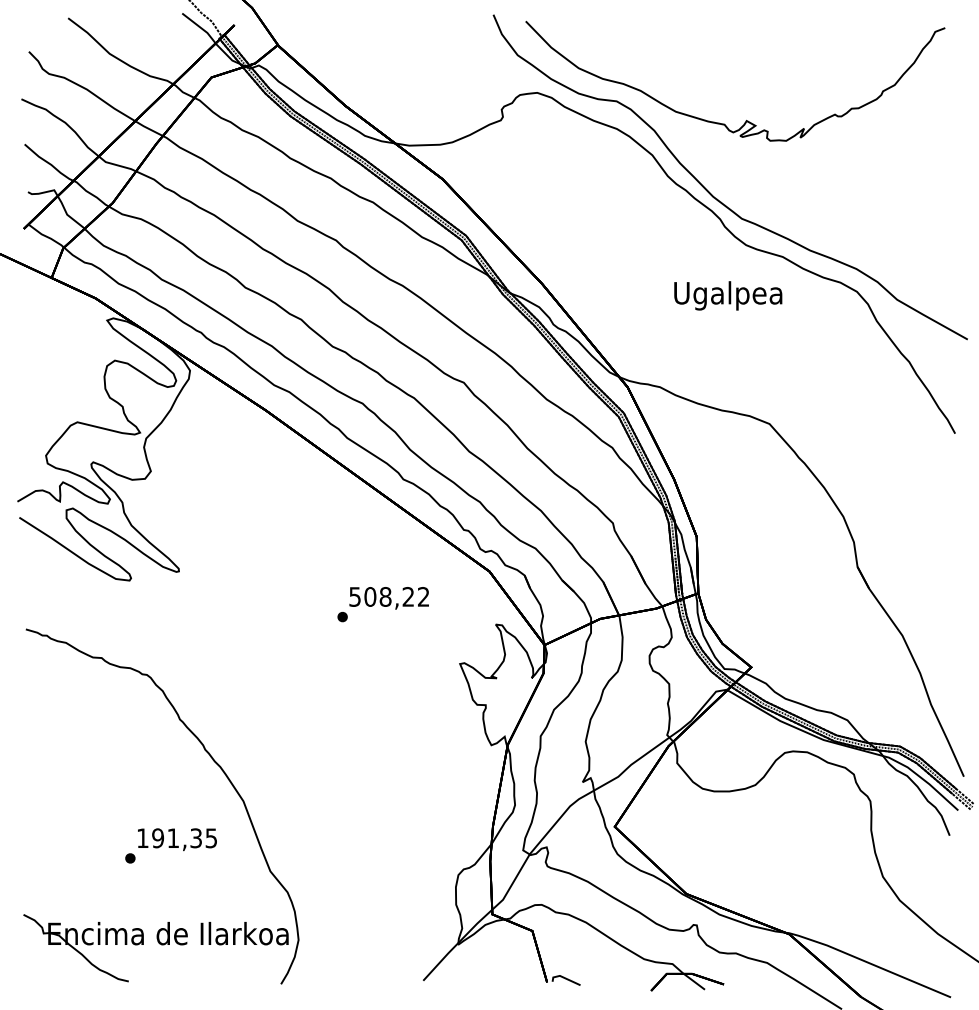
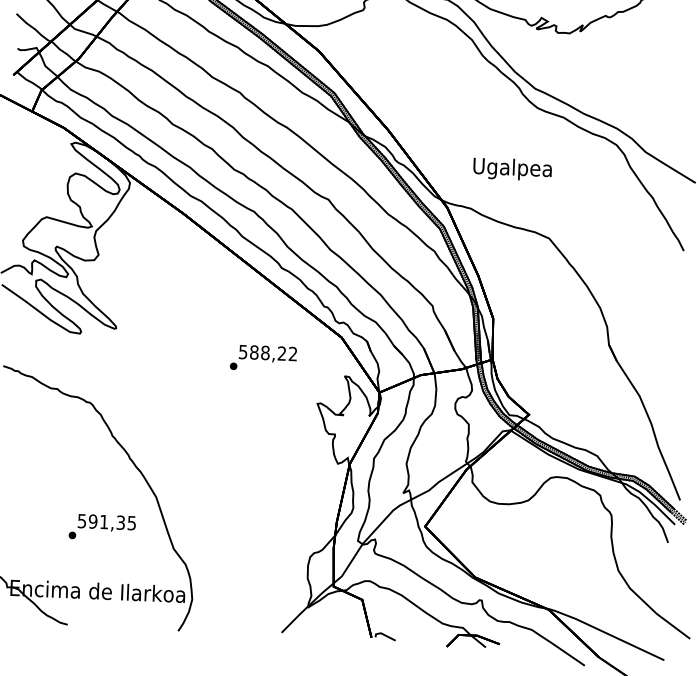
text: (728, 295) -> (512, 169), moved
text: (370, 596) -> (254, 352), 508,22 -> 588,22
text: (142, 838) -> (81, 521), 191,35 -> 591,35

